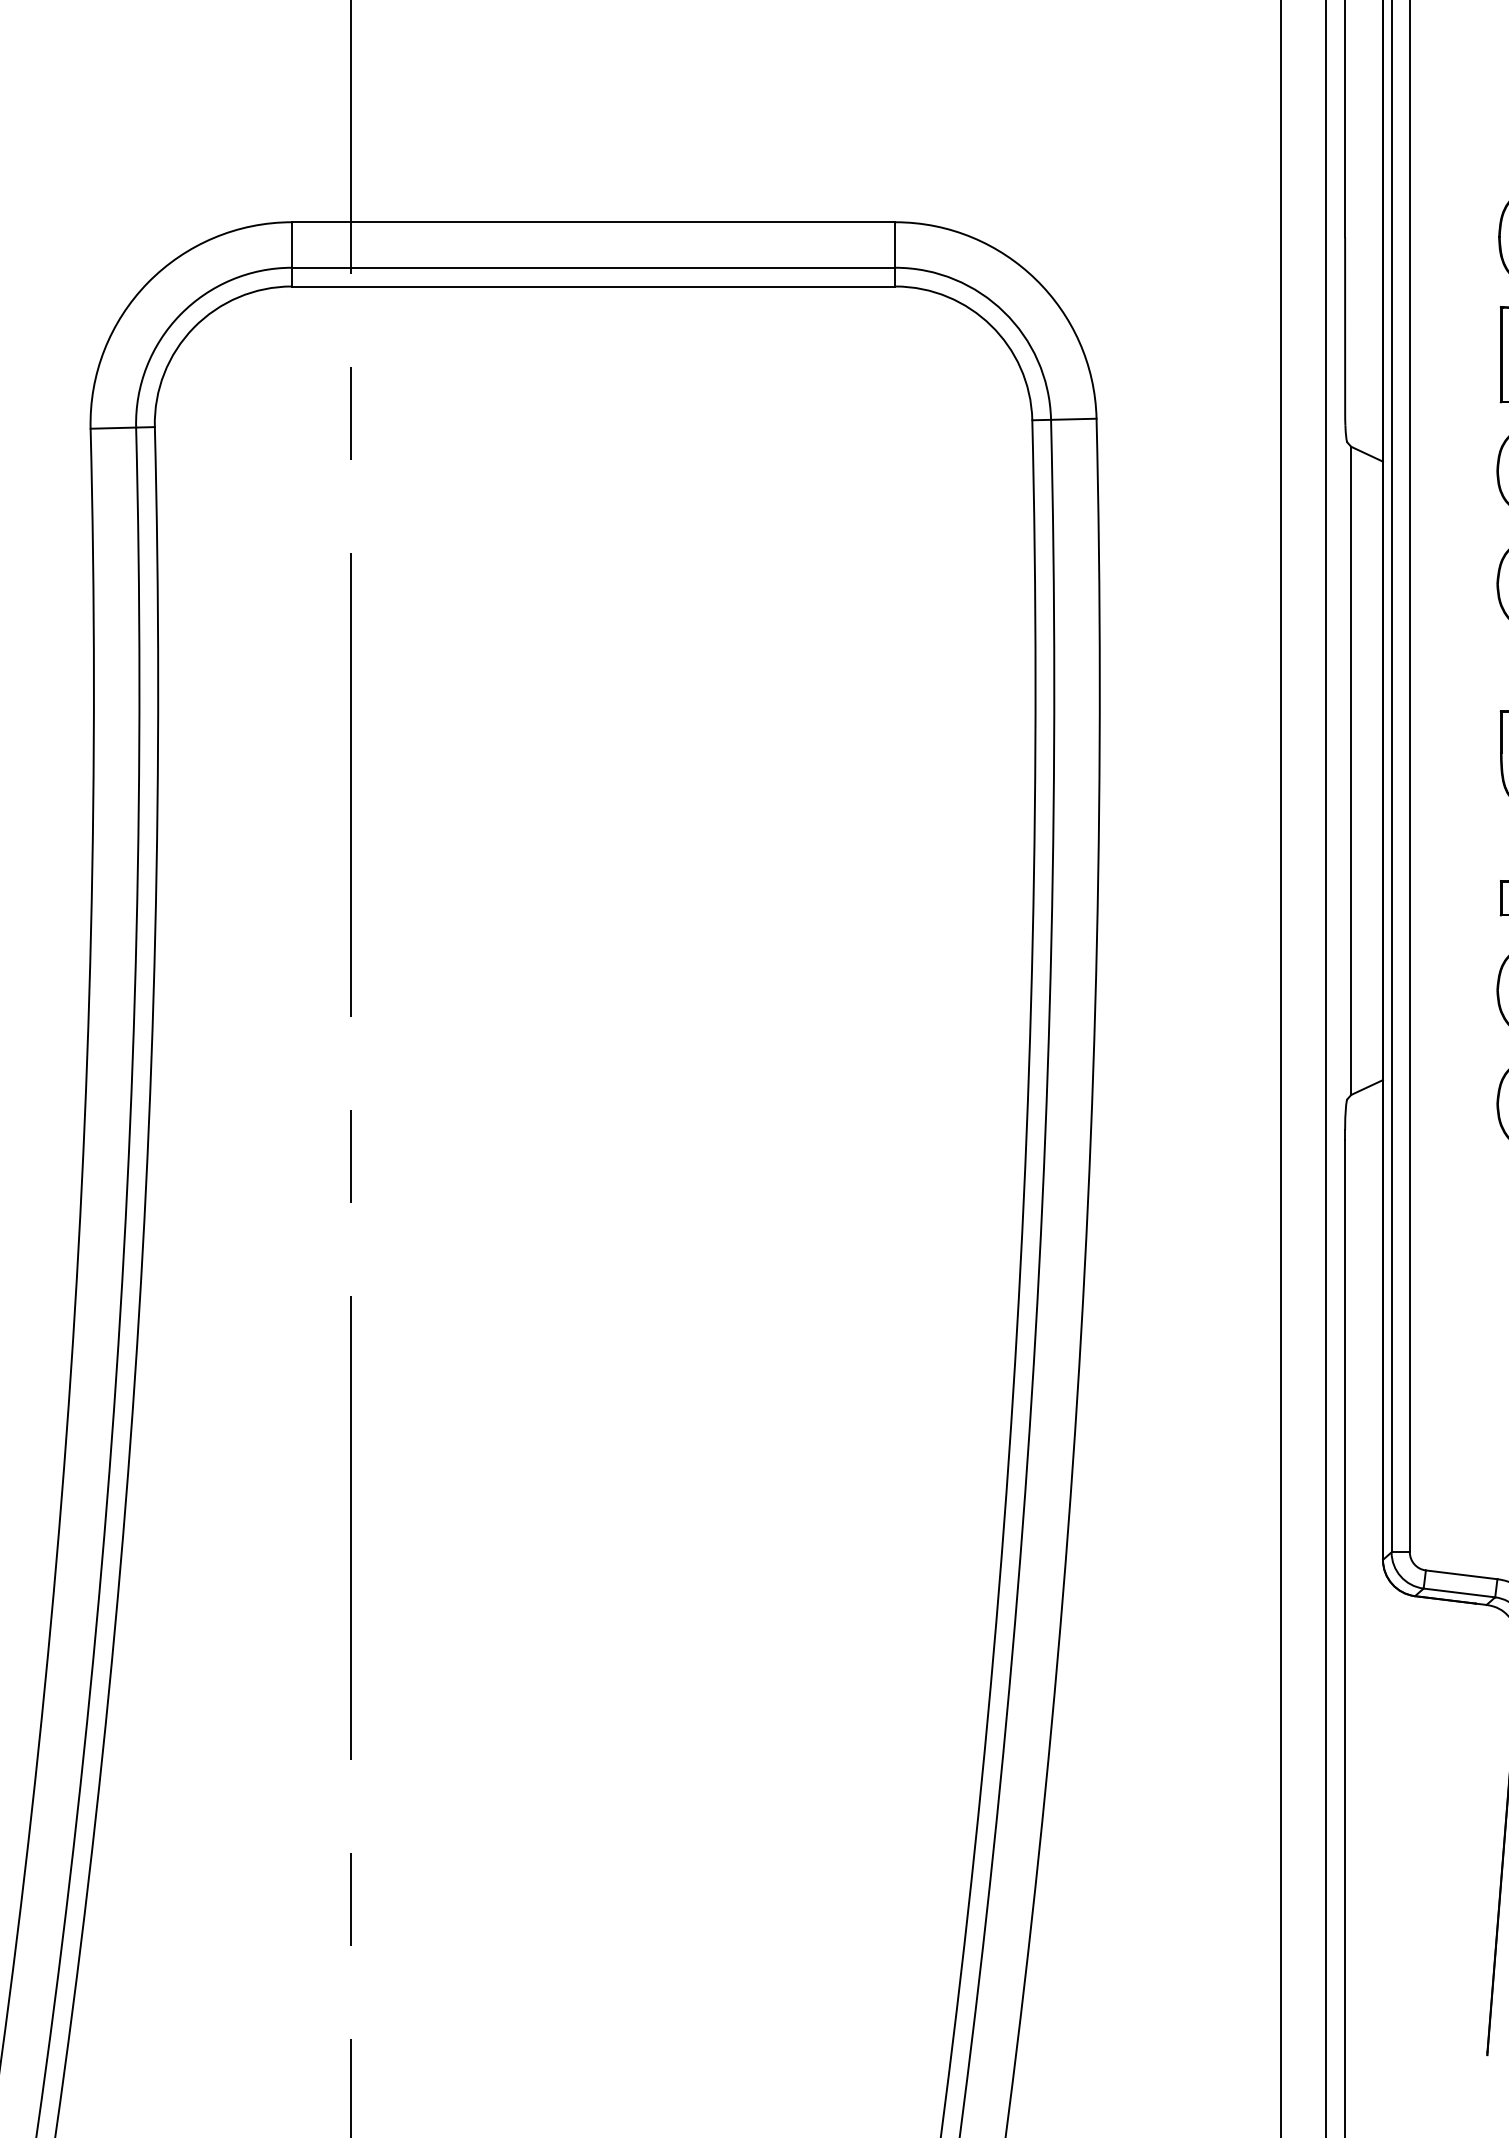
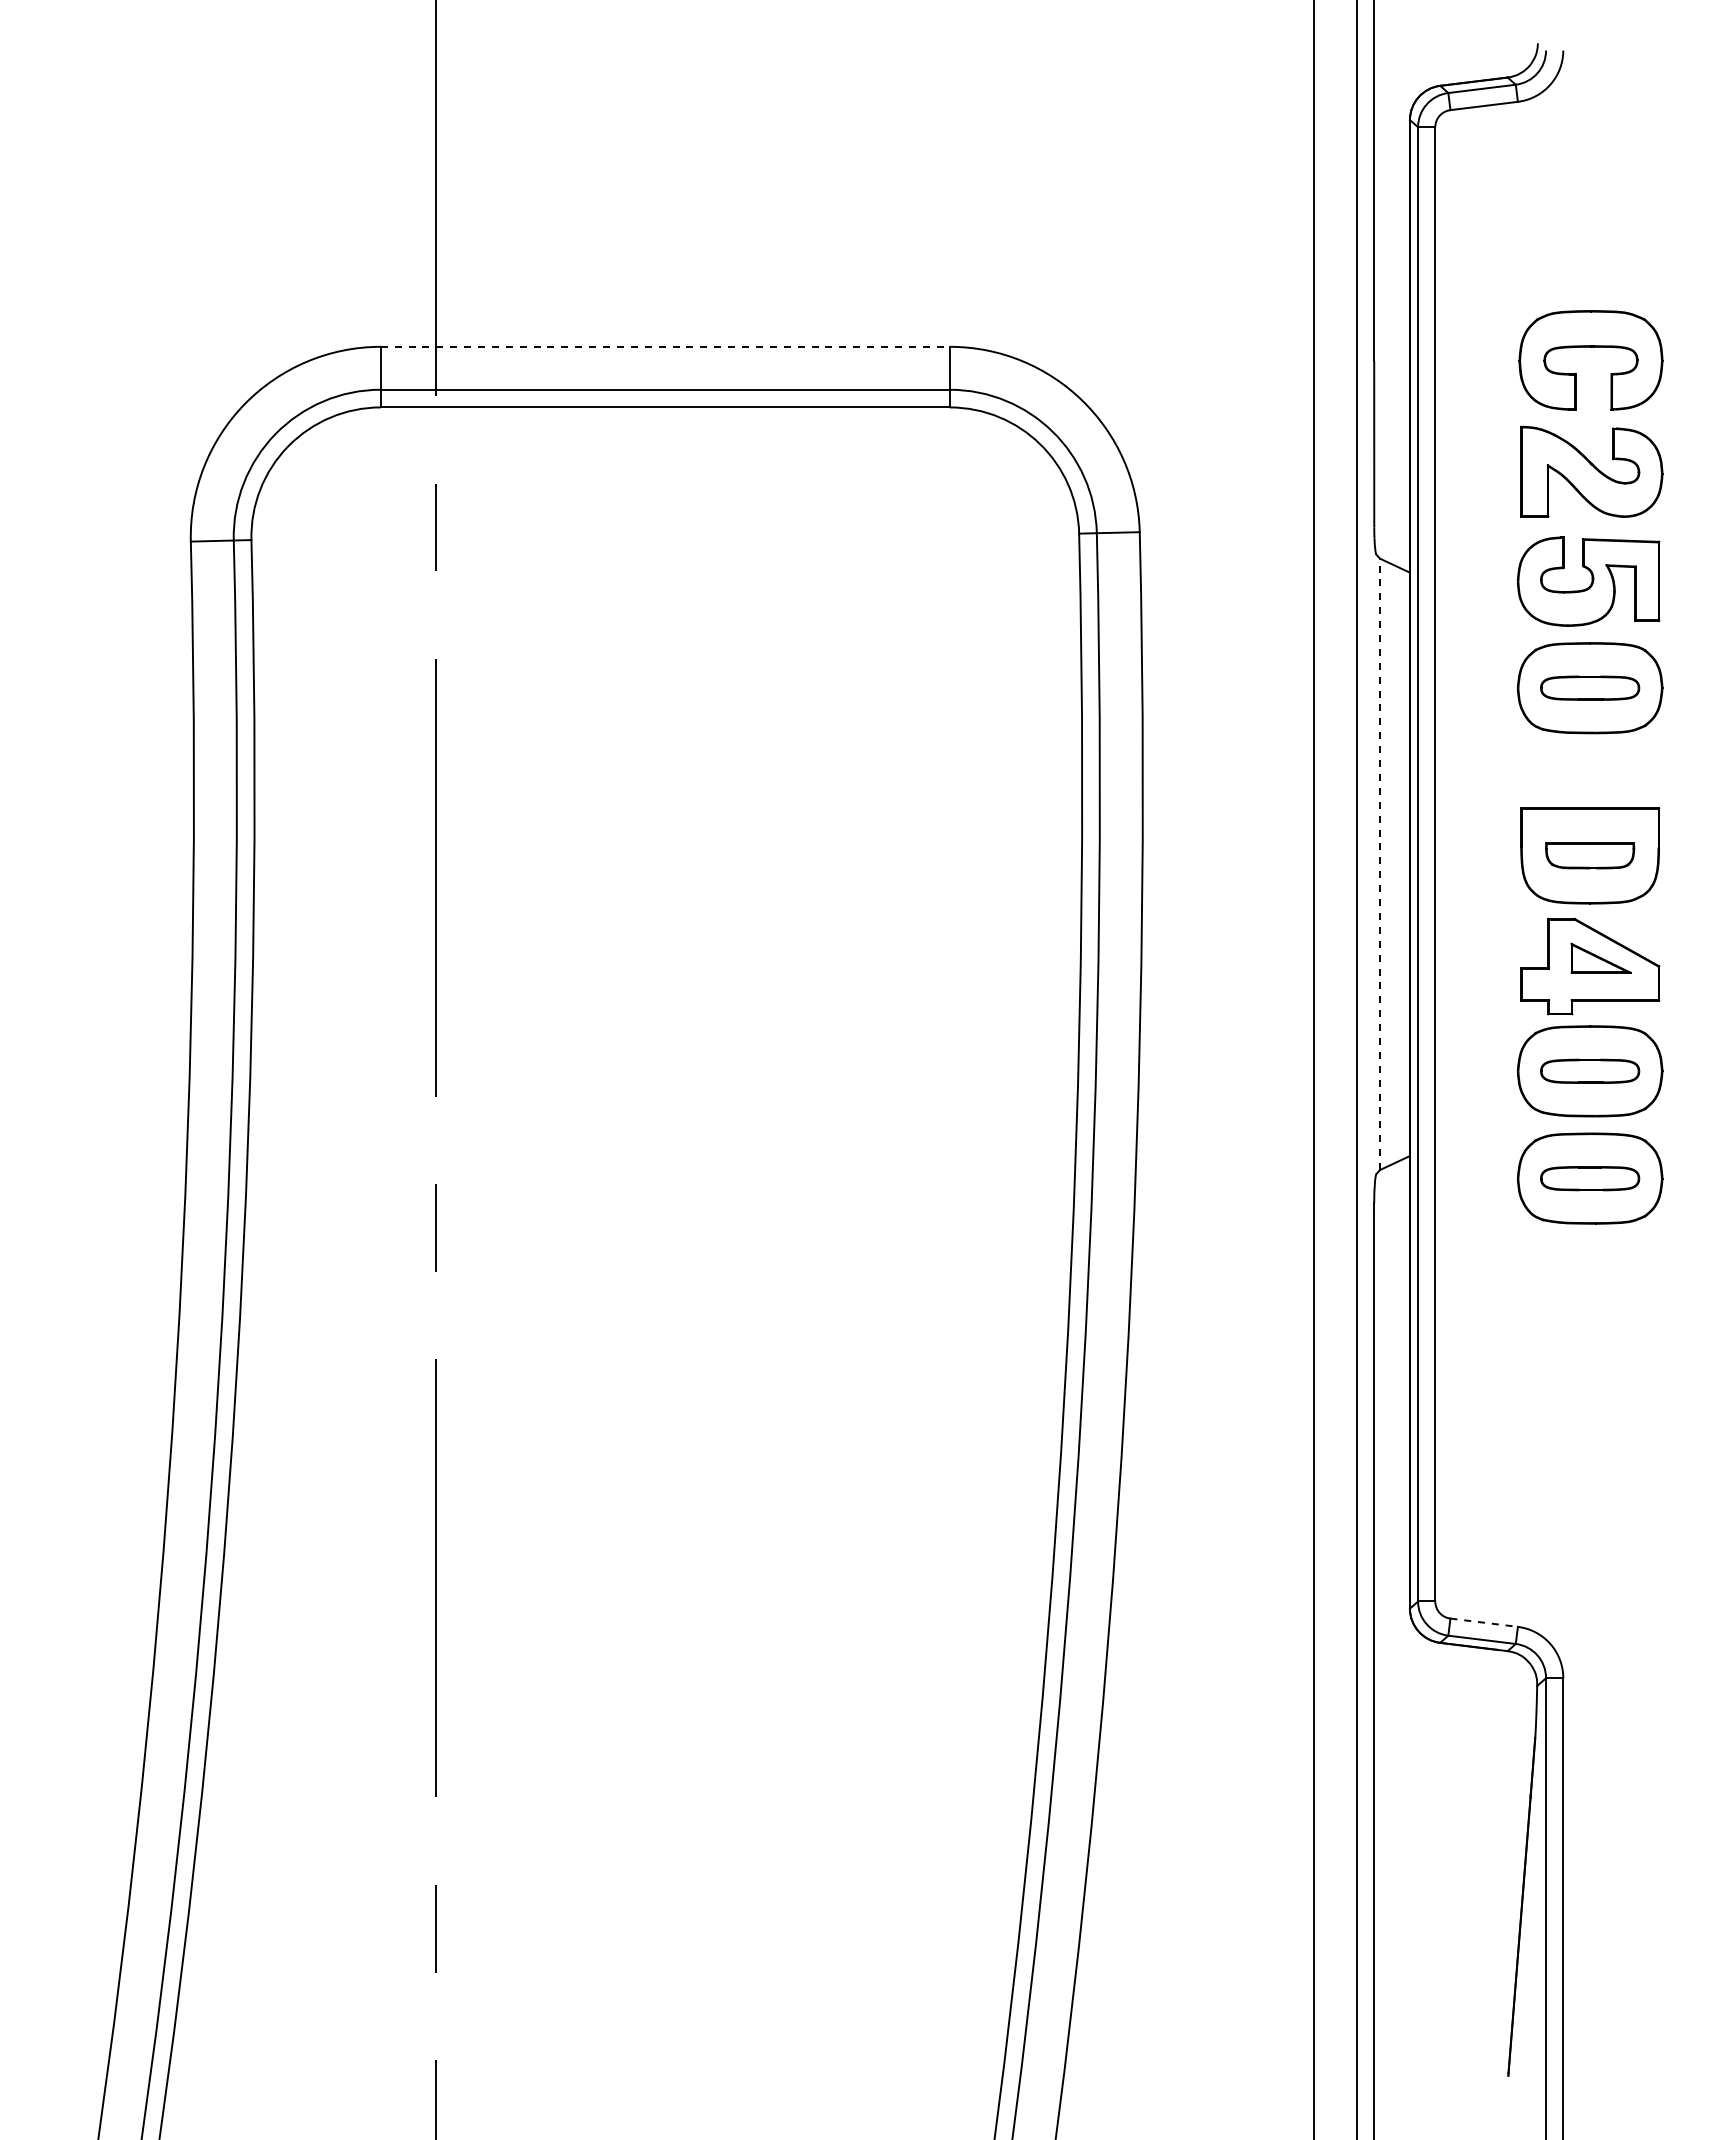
line: (593, 221) -> (665, 346), solid -> dashed
line: (1350, 771) -> (1379, 864), solid -> dashed
line: (1462, 1574) -> (1484, 1622), solid -> dashed

